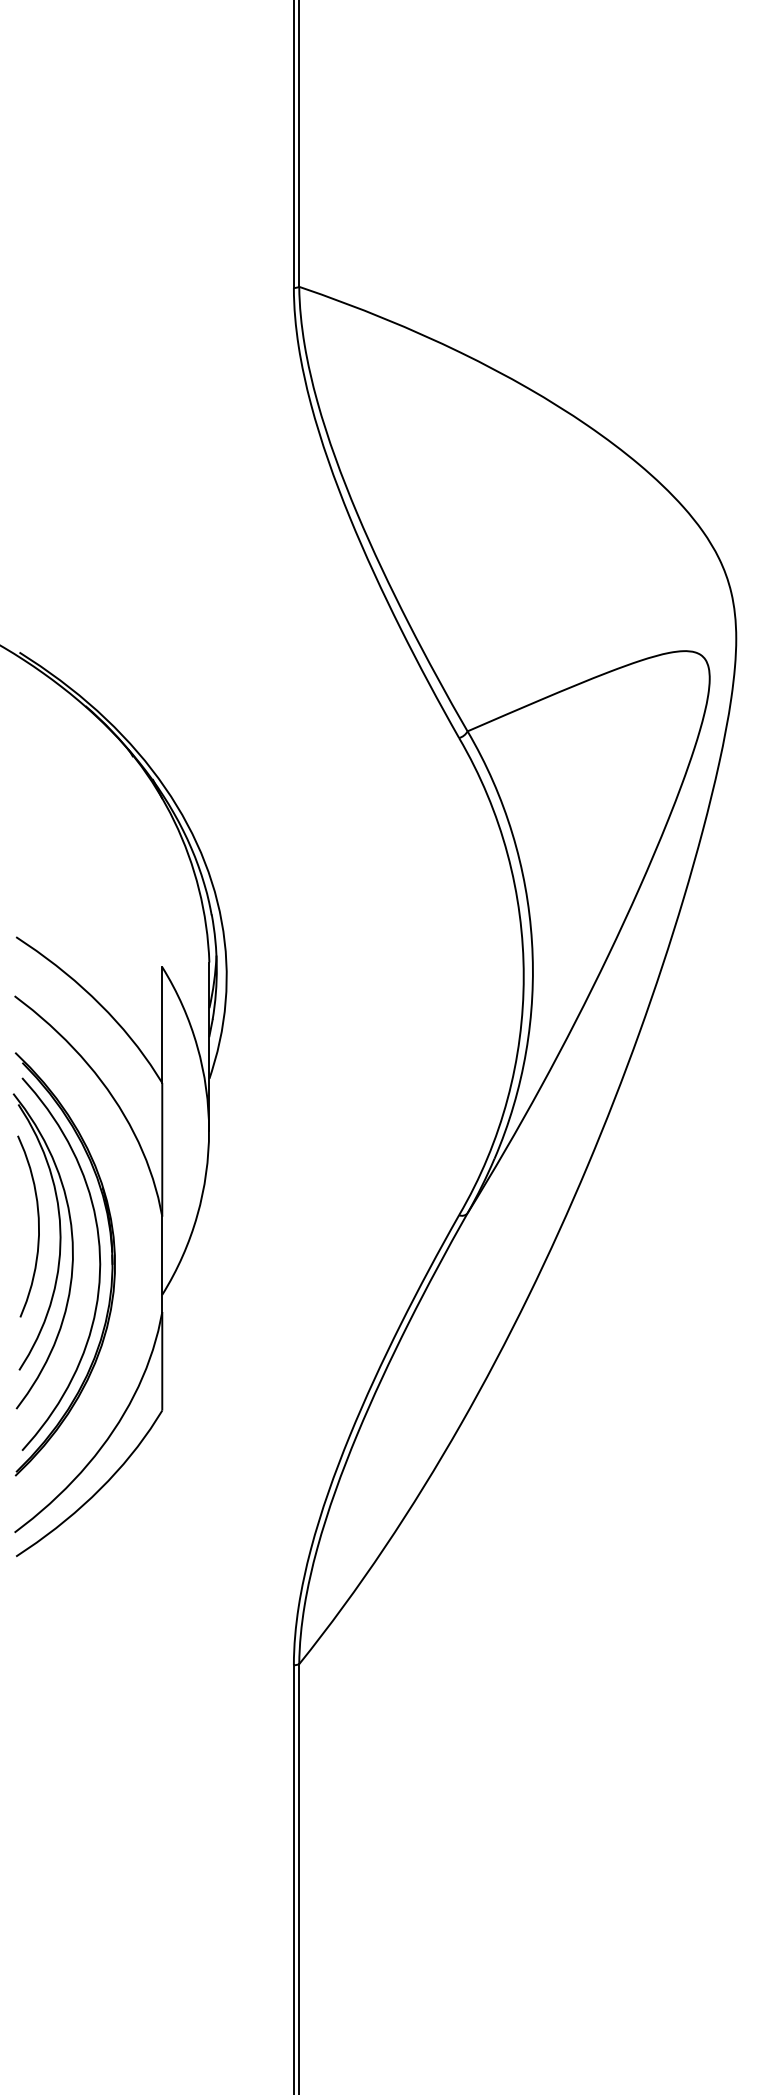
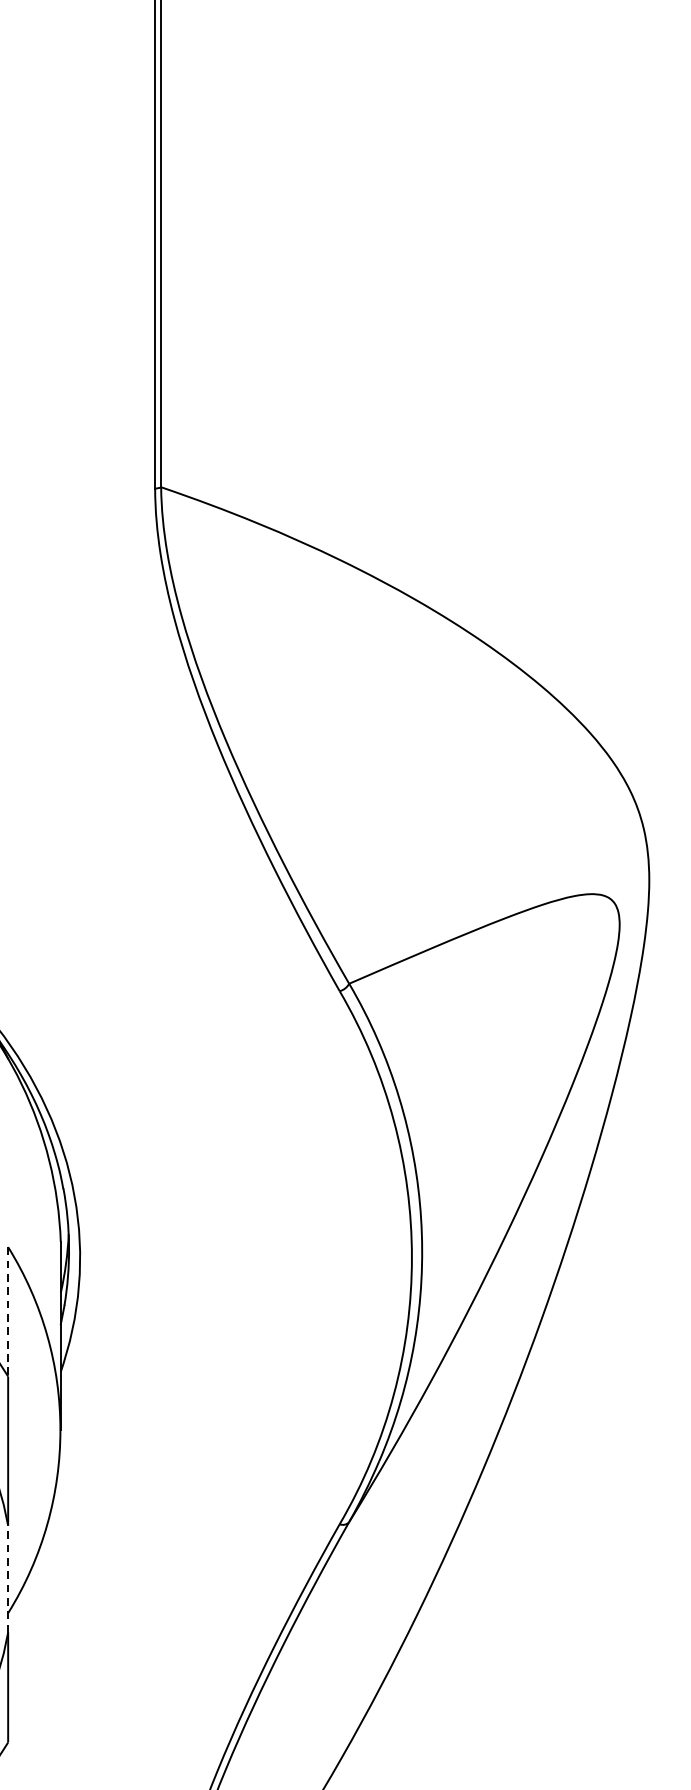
line: (162, 1025) -> (8, 1312), solid -> dashed
line: (162, 1264) -> (8, 1579), solid -> dashed

